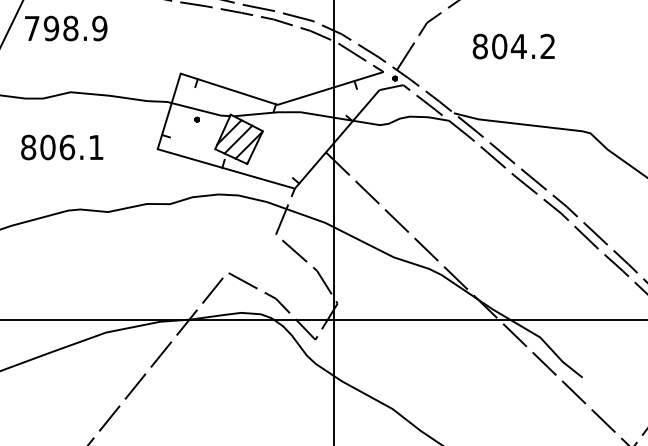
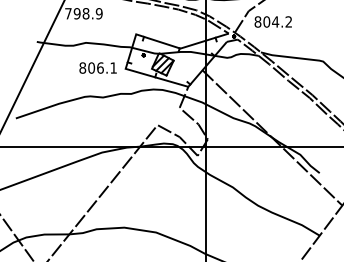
text: (512, 45) -> (272, 21), moved
text: (60, 146) -> (97, 67), moved

